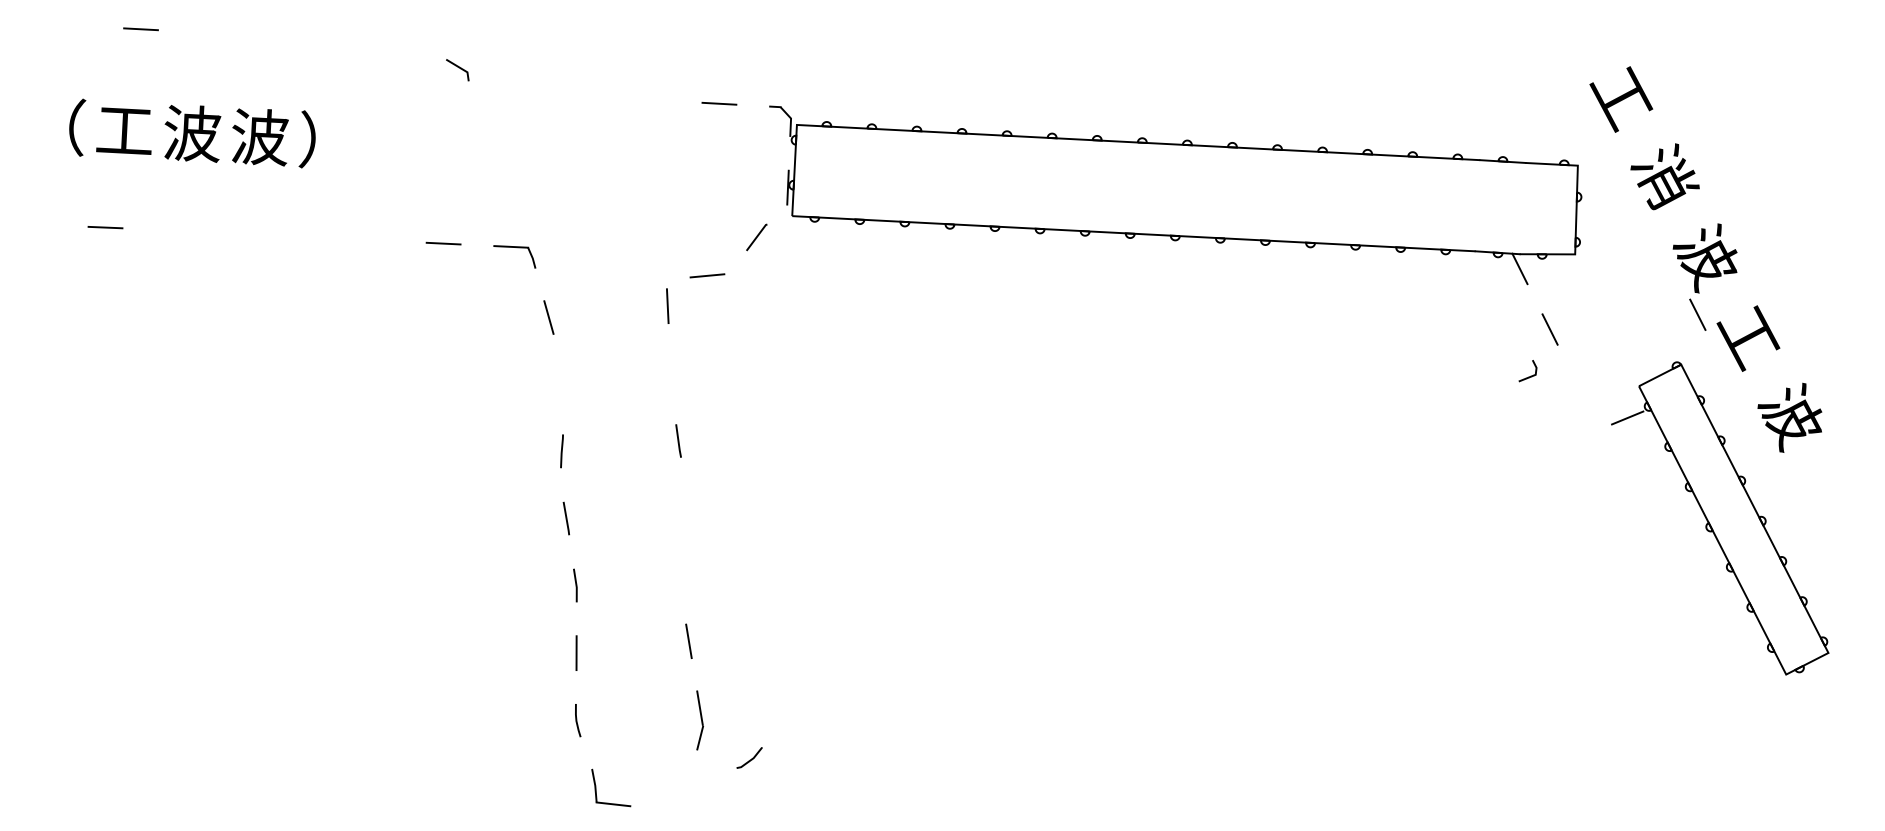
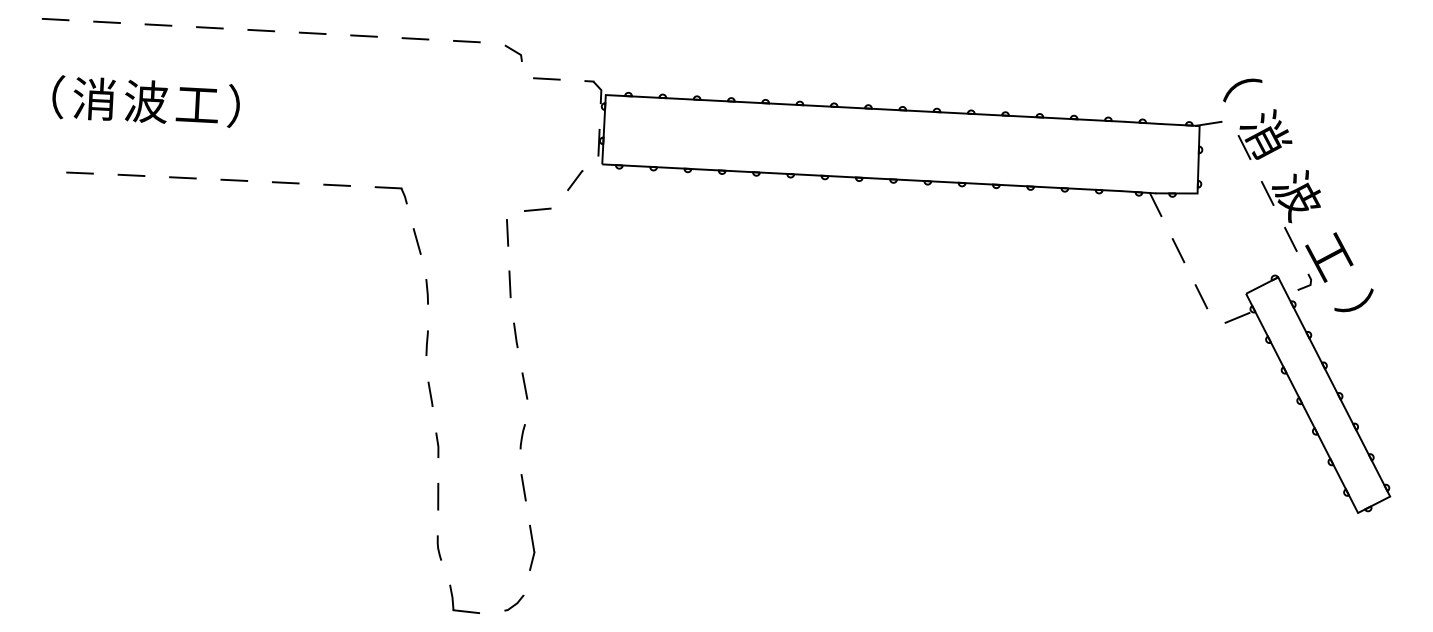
line: (73, 25) -> (55, 19), added
line: (208, 32) -> (158, 24), added
line: (276, 36) -> (210, 27), added
line: (343, 40) -> (261, 30), added
line: (411, 43) -> (312, 33), added
line: (478, 47) -> (363, 36), added
line: (546, 50) -> (415, 38), added
line: (614, 54) -> (467, 41), added
line: (459, 68) -> (514, 52), moved
text: (1624, 100) -> (1235, 76), 工 -> （
text: (124, 129) -> (94, 98), 工 -> 消
text: (259, 137) -> (197, 104), 波 -> 工
line: (1589, 162) -> (1208, 123), added
line: (1636, 193) -> (1244, 147), added
line: (173, 230) -> (131, 175), added
line: (240, 233) -> (182, 177), added
line: (308, 236) -> (234, 179), added
line: (375, 240) -> (285, 182), added
line: (1667, 254) -> (1267, 193), added
line: (670, 373) -> (509, 284), added
line: (1530, 375) -> (1306, 285), moved
line: (562, 383) -> (427, 291), added
line: (1579, 390) -> (1200, 296), added
text: (1788, 415) -> (1359, 316), 波 -> ）
line: (690, 507) -> (524, 385), added
line: (687, 573) -> (522, 436), added
line: (751, 758) -> (515, 603), moved

